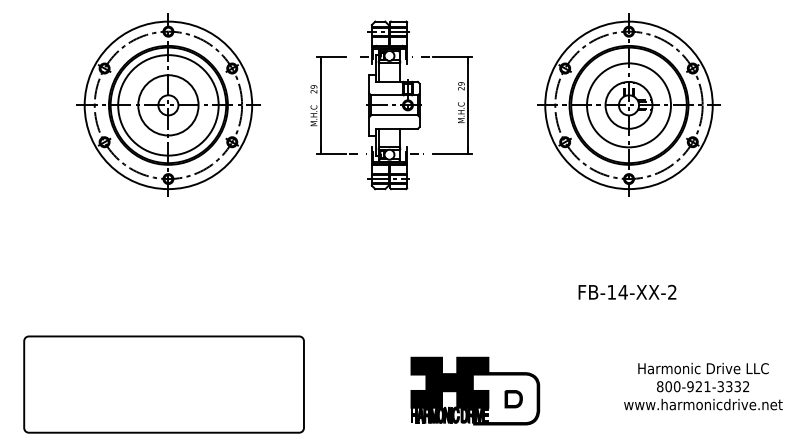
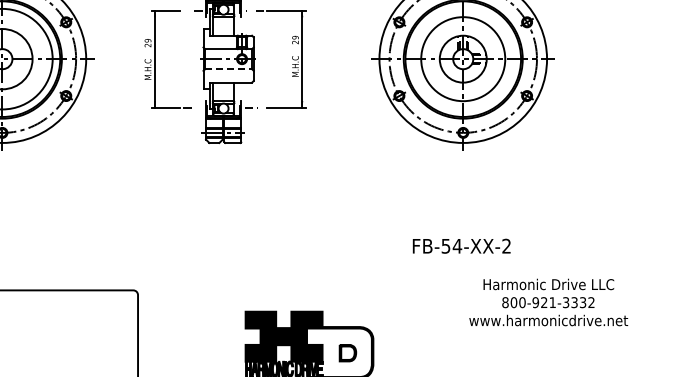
line: (395, 115) -> (229, 69), solid -> dashed
text: (611, 292) -> (445, 246), FB-14-XX-2 -> FB-54-XX-2
text: (703, 386) -> (548, 302), moved

